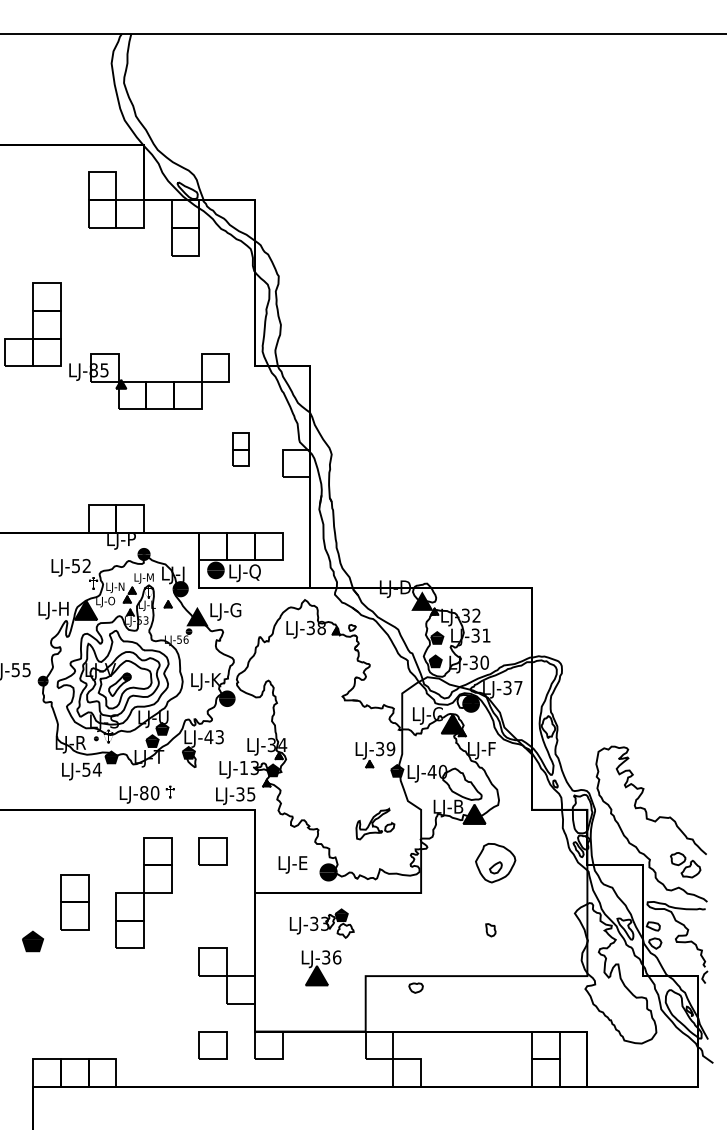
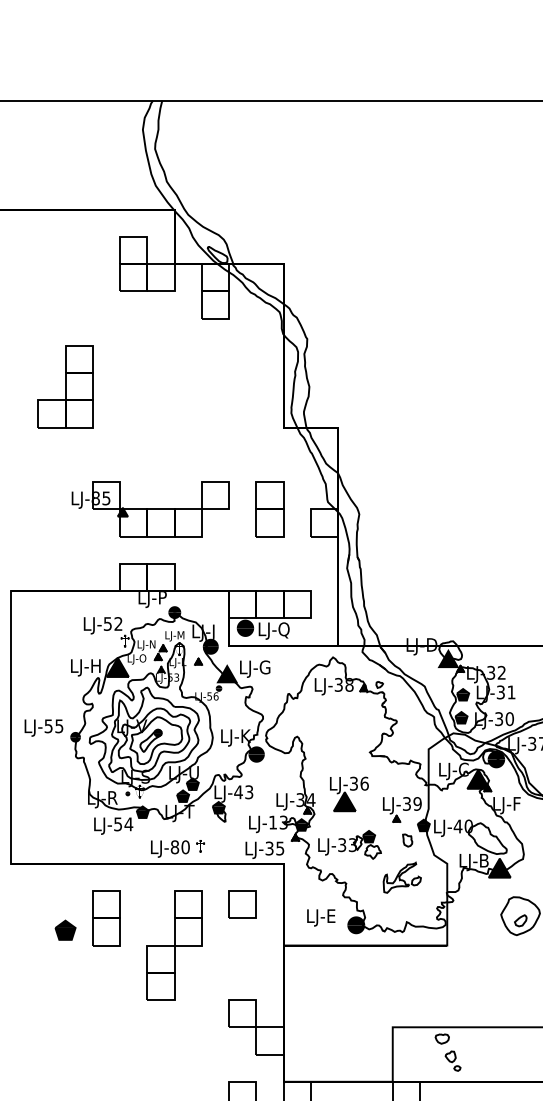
part: (149, 381) -> (150, 509), moved
part: (240, 449) -> (269, 509), size x1.67
part: (74, 902) -> (106, 918), moved
part: (321, 923) -> (349, 844), moved
part: (490, 930) -> (407, 840), moved
part: (32, 941) -> (65, 930), moved
part: (321, 968) -> (349, 794), moved
part: (426, 1010) -> (452, 1061), added

